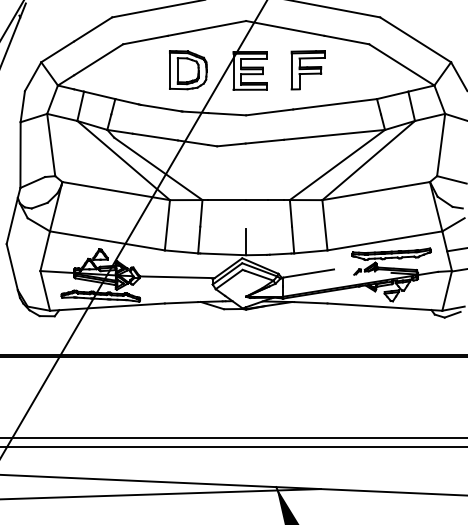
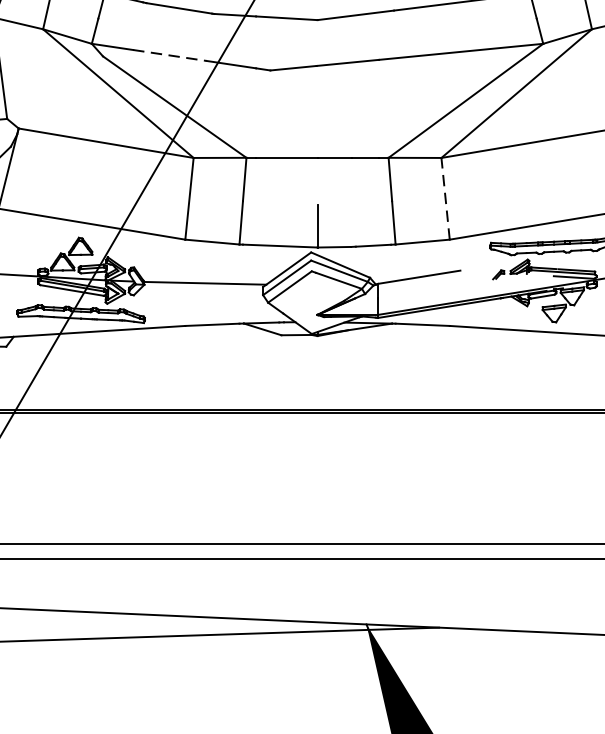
line: (155, 137) -> (170, 56), solid -> dashed
line: (324, 224) -> (444, 197), solid -> dashed

